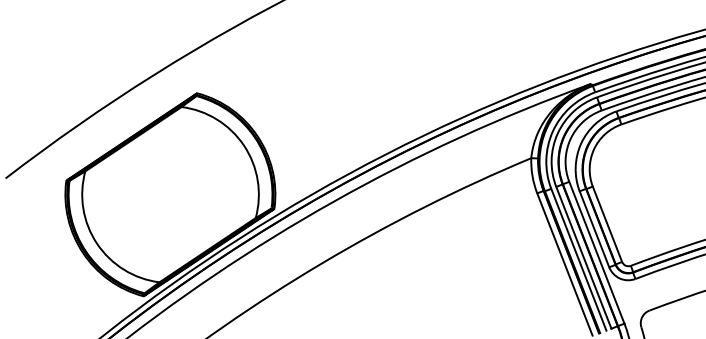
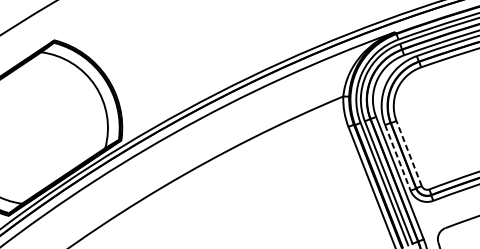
line: (607, 223) -> (409, 152), solid -> dashed
line: (594, 229) -> (397, 158), solid -> dashed

